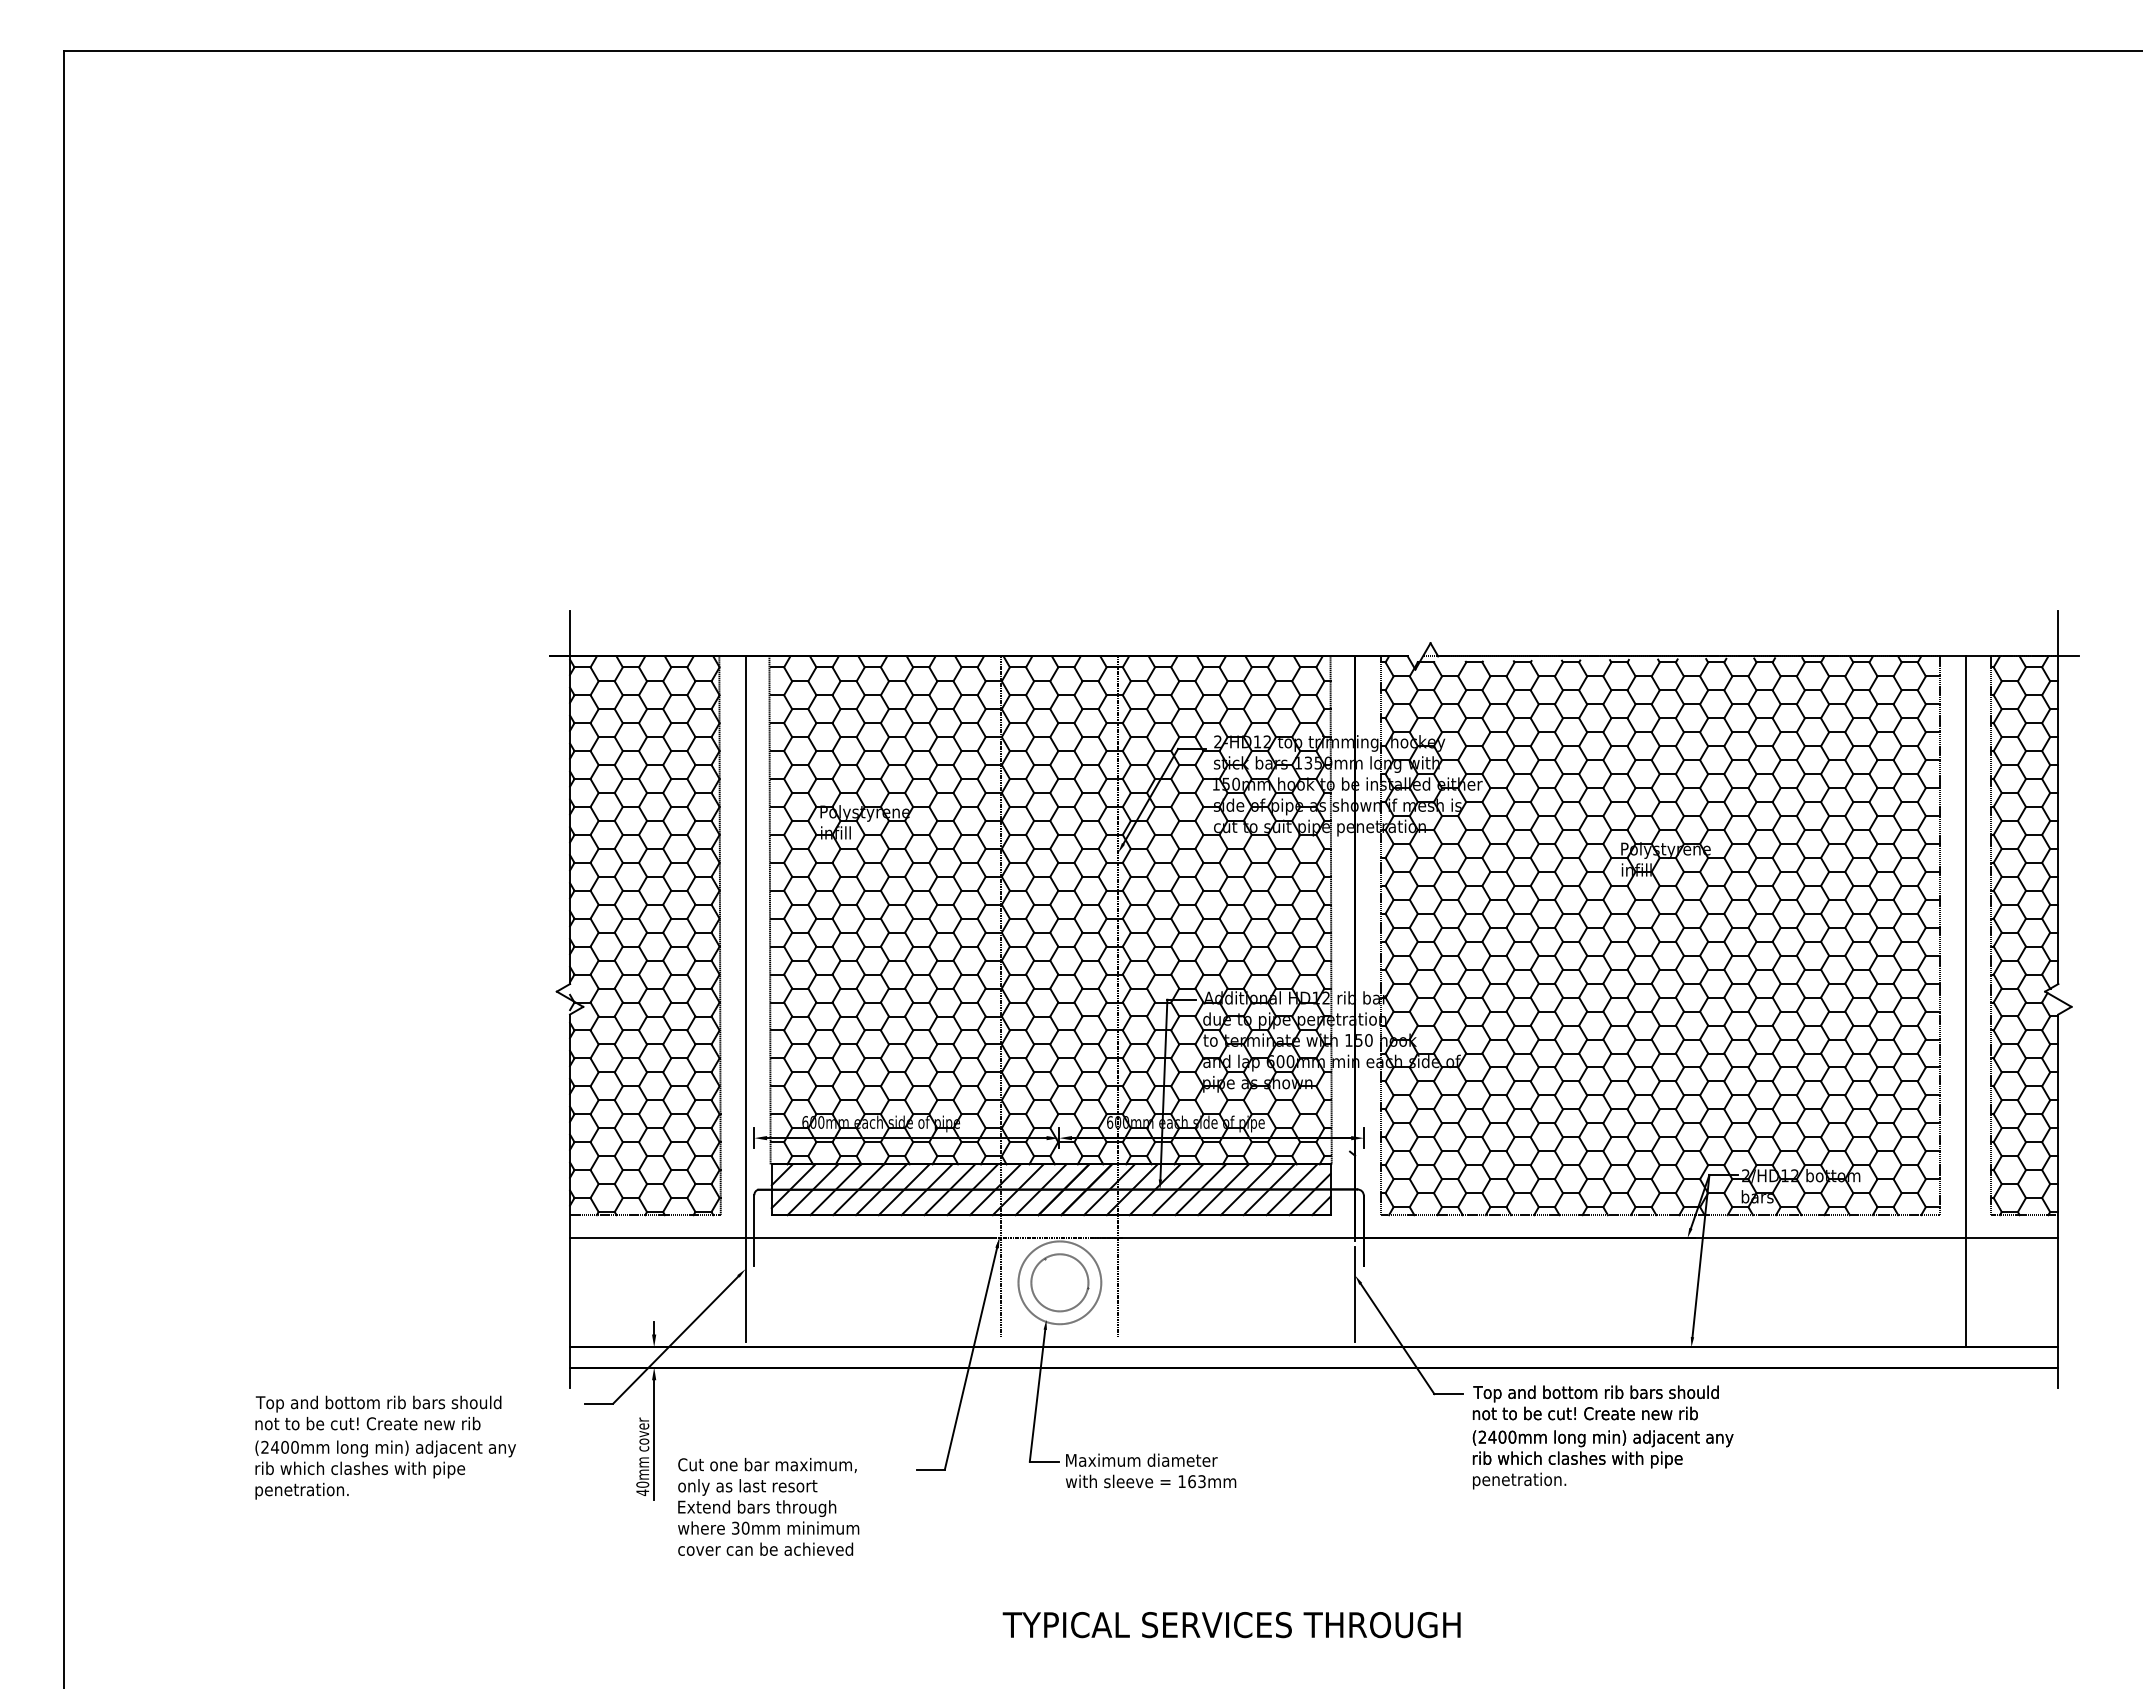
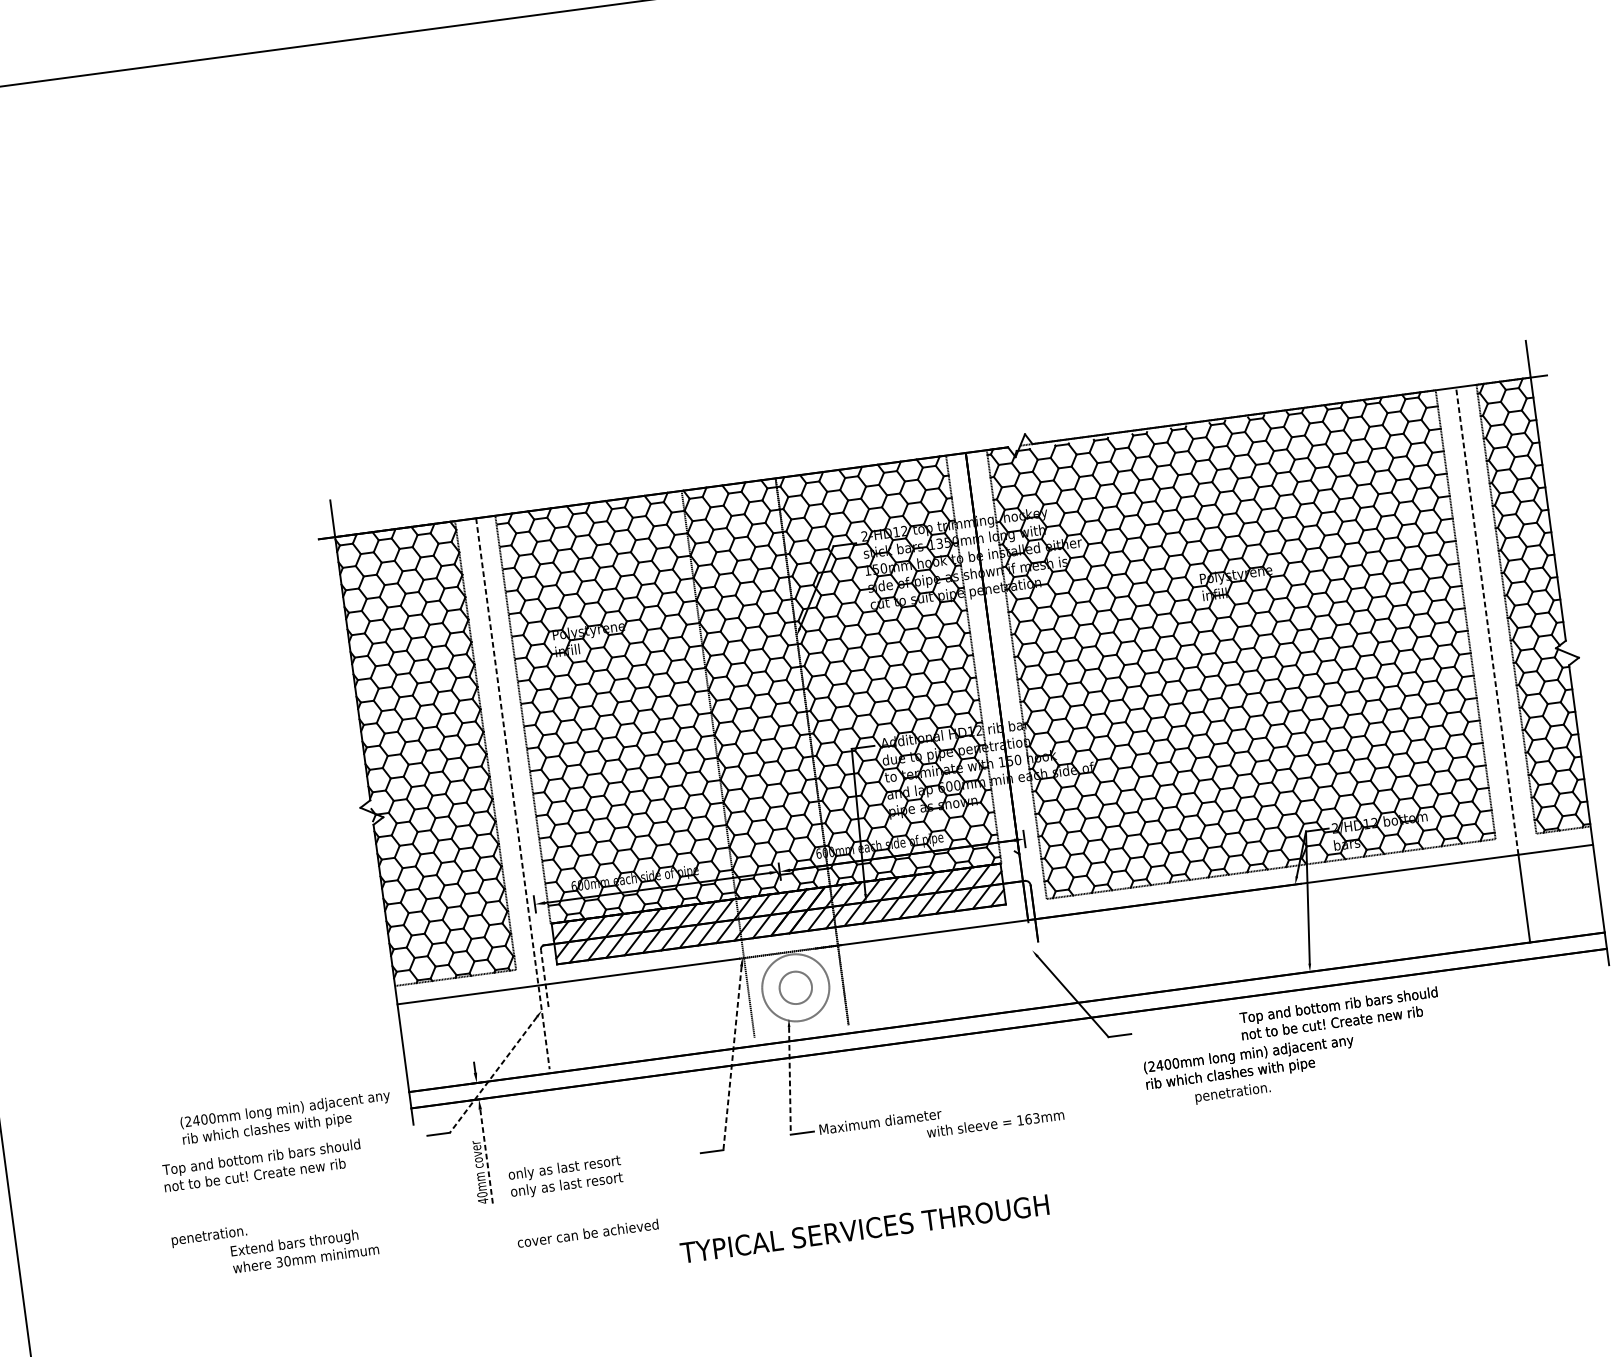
line: (1965, 947) -> (1487, 621), solid -> dashed
line: (745, 999) -> (512, 793), solid -> dashed
line: (754, 1230) -> (544, 978), solid -> dashed
circle: (1059, 1282) -> (795, 987), size x0.7
line: (1355, 1294) -> (1034, 965), removed
line: (675, 1340) -> (493, 1075), solid -> dashed
line: (971, 1358) -> (732, 1058), solid -> dashed
line: (1037, 1396) -> (789, 1081), solid -> dashed
text: (1595, 1402) -> (1339, 1013), moved
line: (654, 1440) -> (487, 1157), solid -> dashed
text: (385, 1459) -> (286, 1118), moved
text: (767, 1465) -> (580, 1165), Cut one bar maximum, -> only as last resort
text: (1519, 1480) -> (1232, 1092), moved
text: (1151, 1481) -> (995, 1123), moved
text: (768, 1517) -> (304, 1250), moved
text: (1231, 1625) -> (864, 1229), moved

